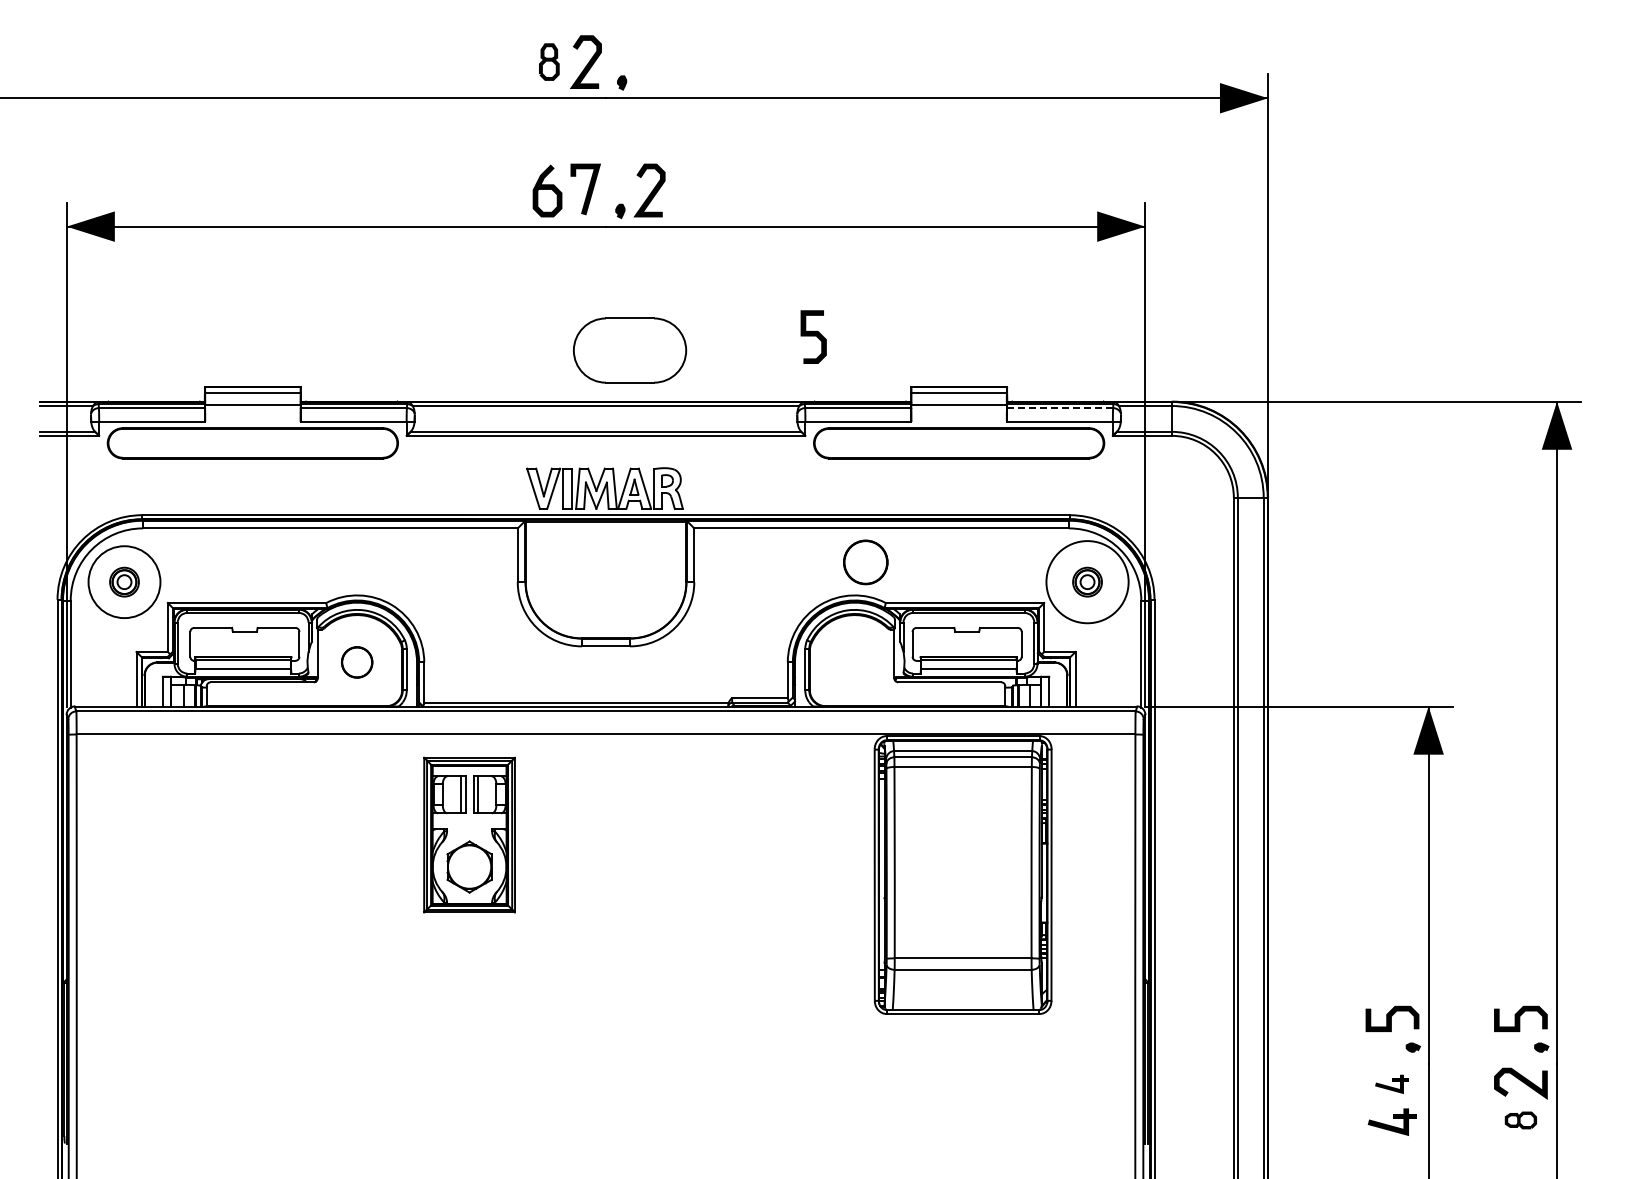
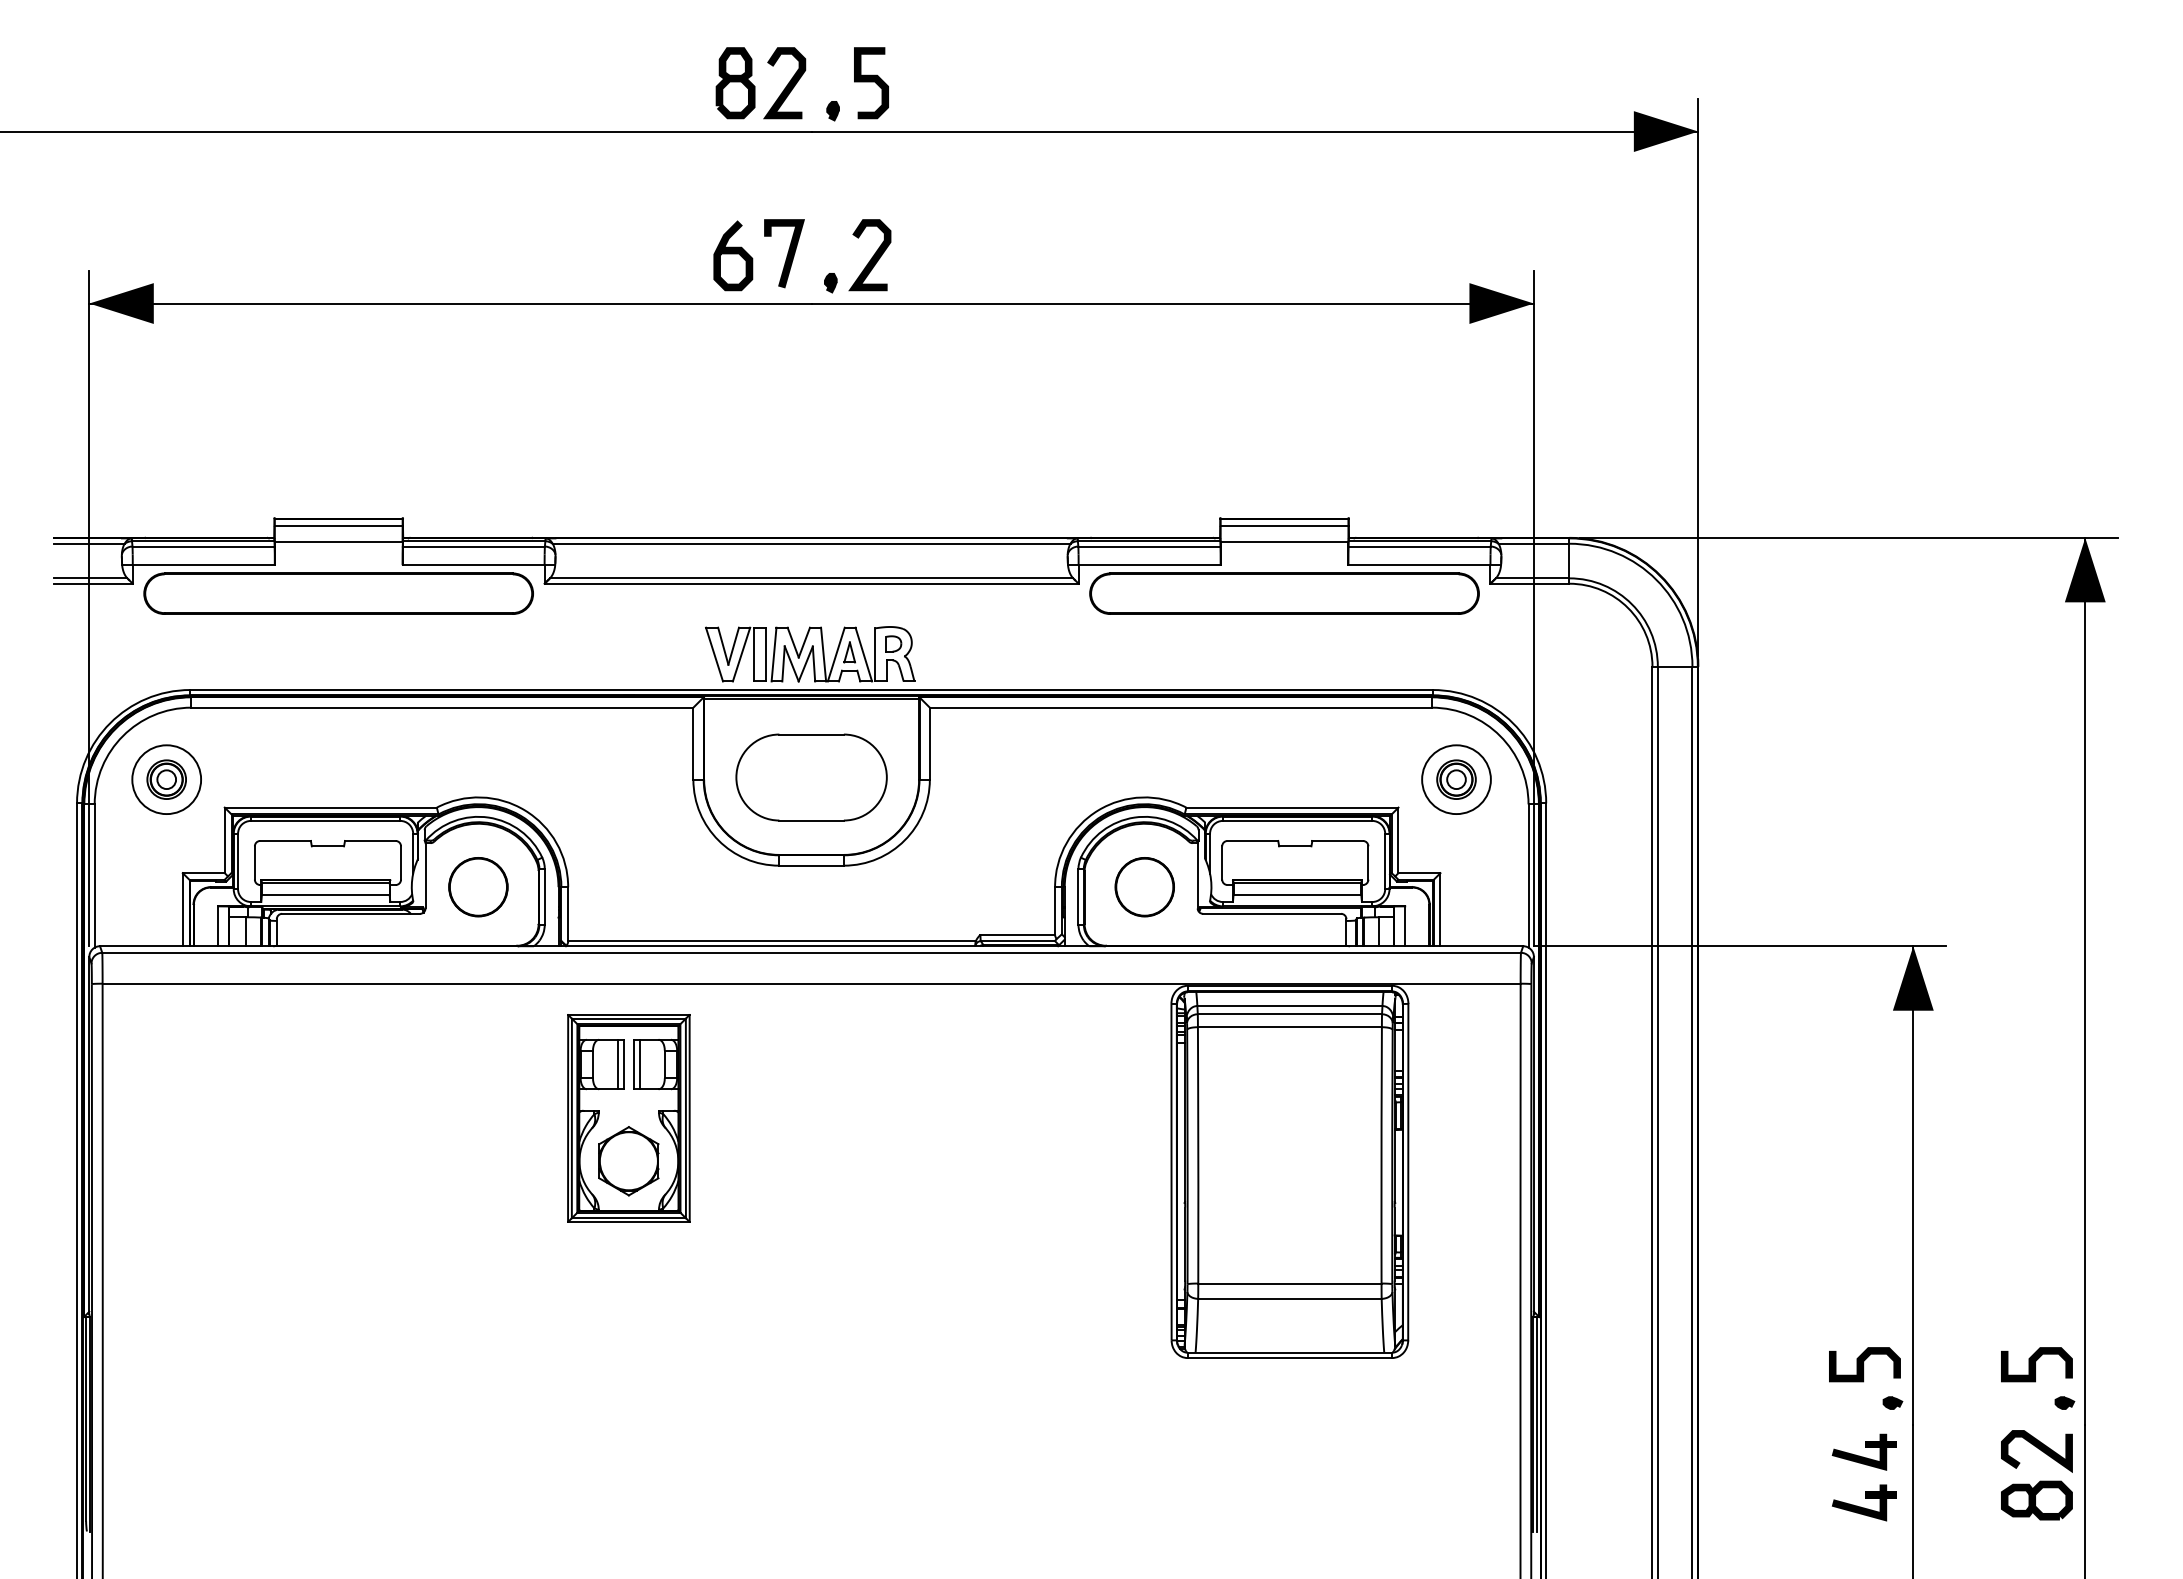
part: (549, 61) -> (735, 82), size x1.43
curve: (813, 336) -> (871, 82), moved
part: (630, 350) -> (812, 777), moved
line: (1059, 408) -> (1418, 547), dashed -> solid
part: (865, 562) -> (1144, 887), moved
circle: (124, 581) -> (166, 778), size x0.71
circle: (1087, 581) -> (1456, 778), size x0.62
part: (356, 662) -> (477, 887), size x1.43
part: (1391, 1084) -> (1863, 1452), size x1.43
part: (1520, 1120) -> (2036, 1500), size x1.67

